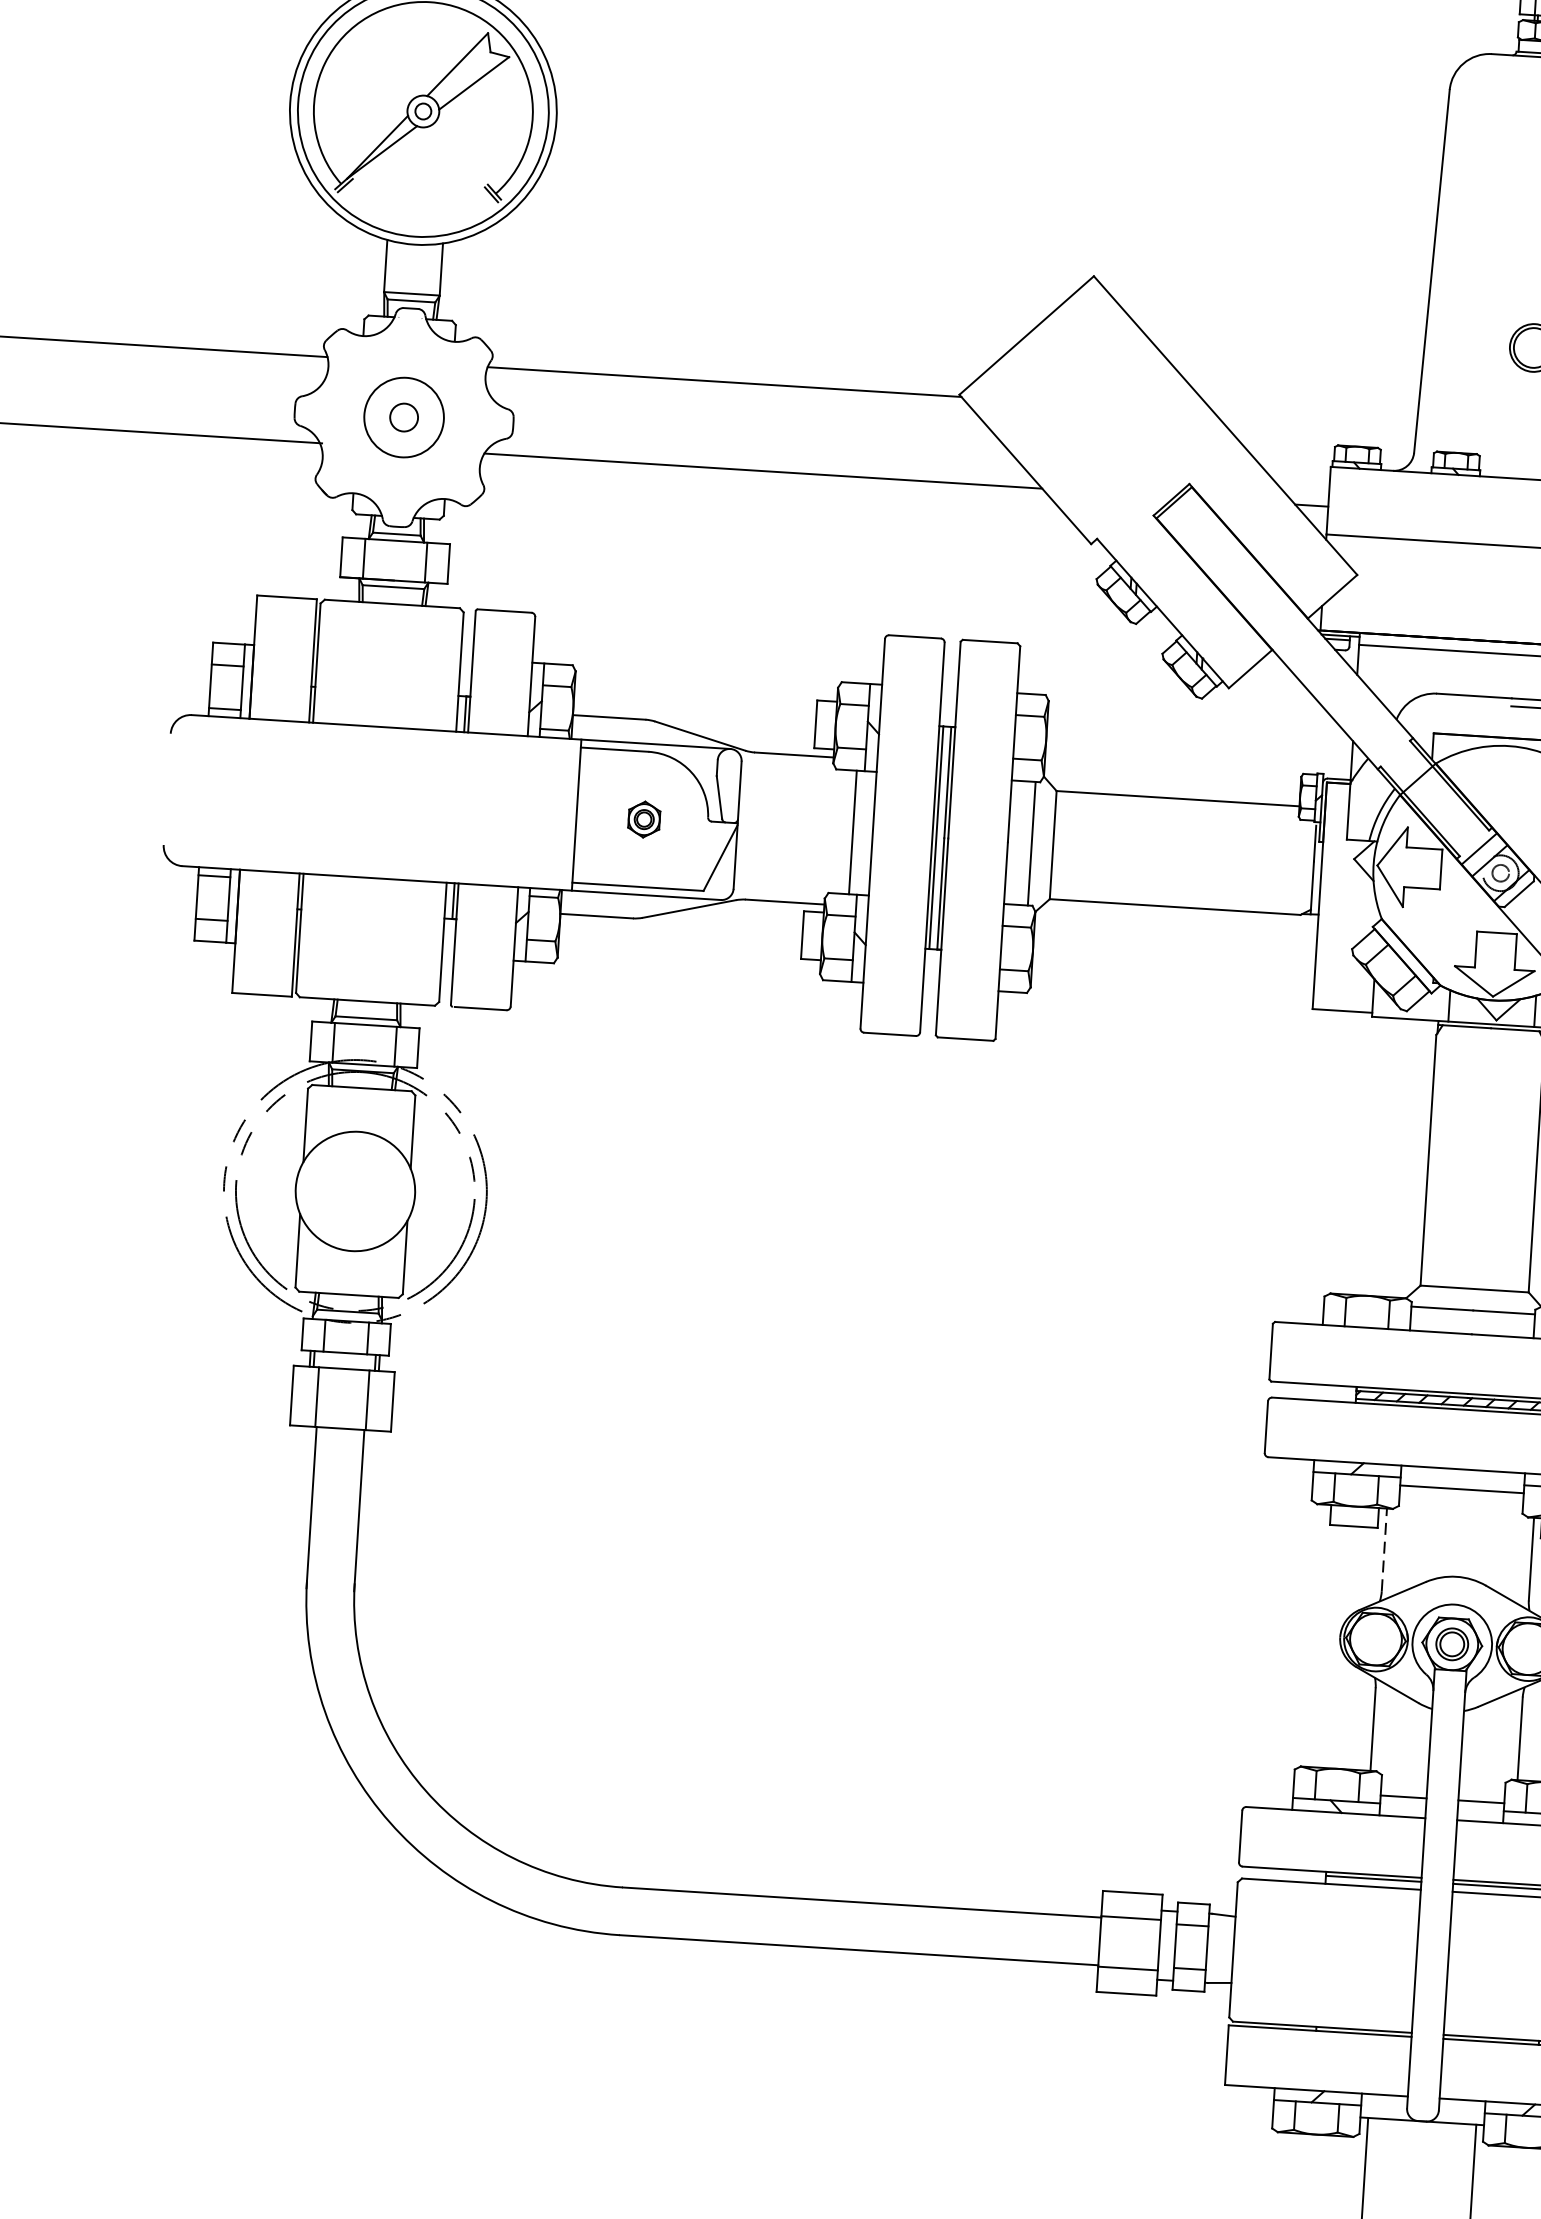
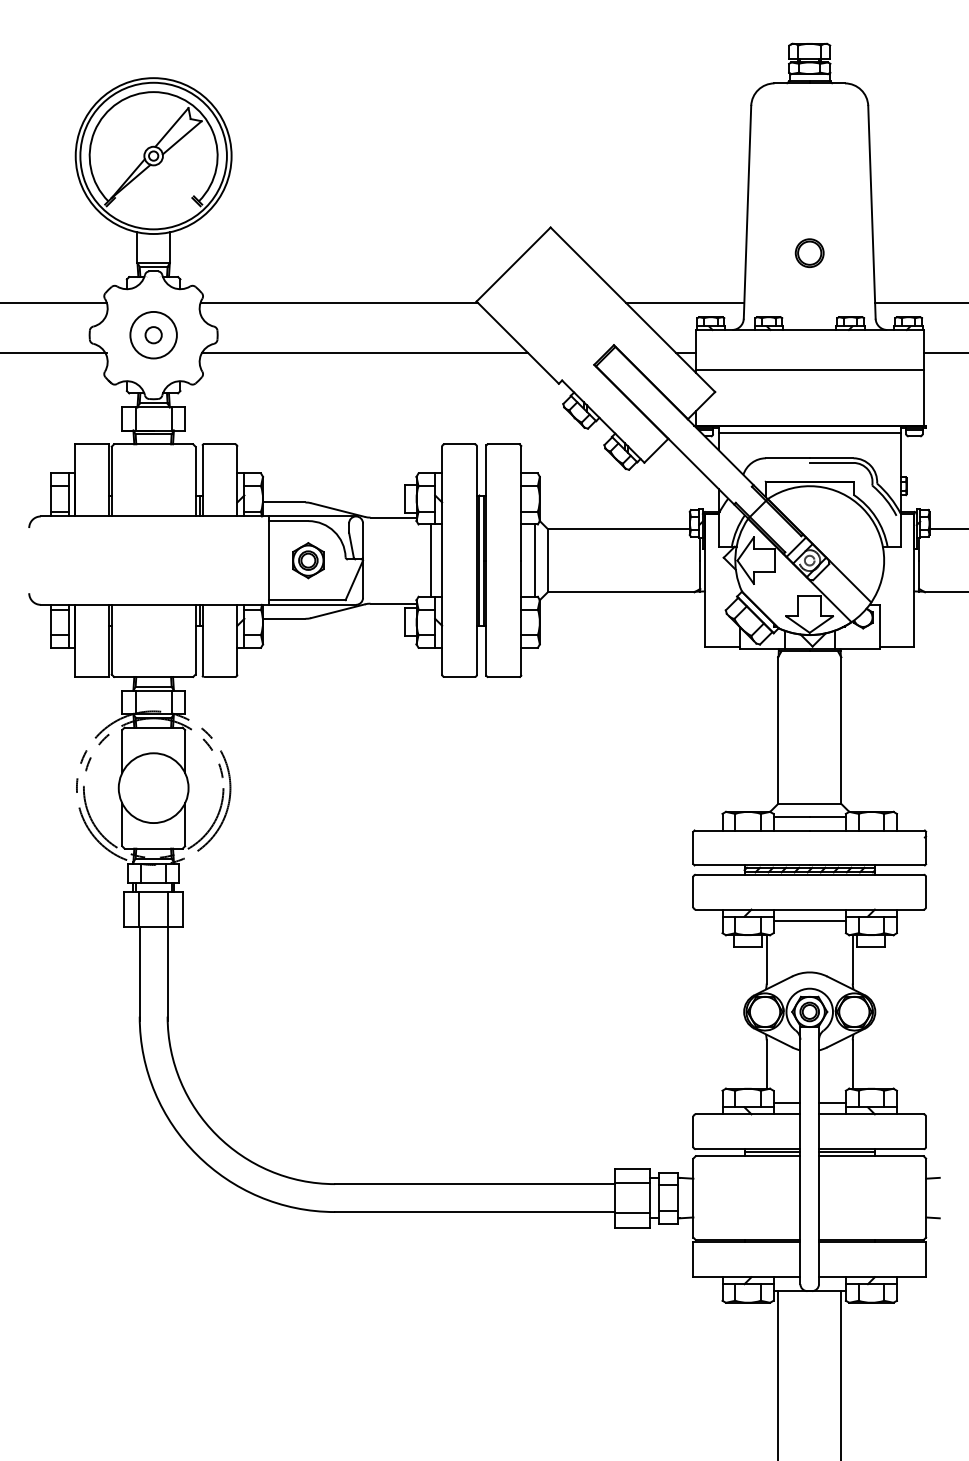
line: (1314, 418) -> (684, 302), added
part: (644, 819) -> (308, 560), size x1.67
line: (1384, 1548) -> (766, 958), dashed -> solid

